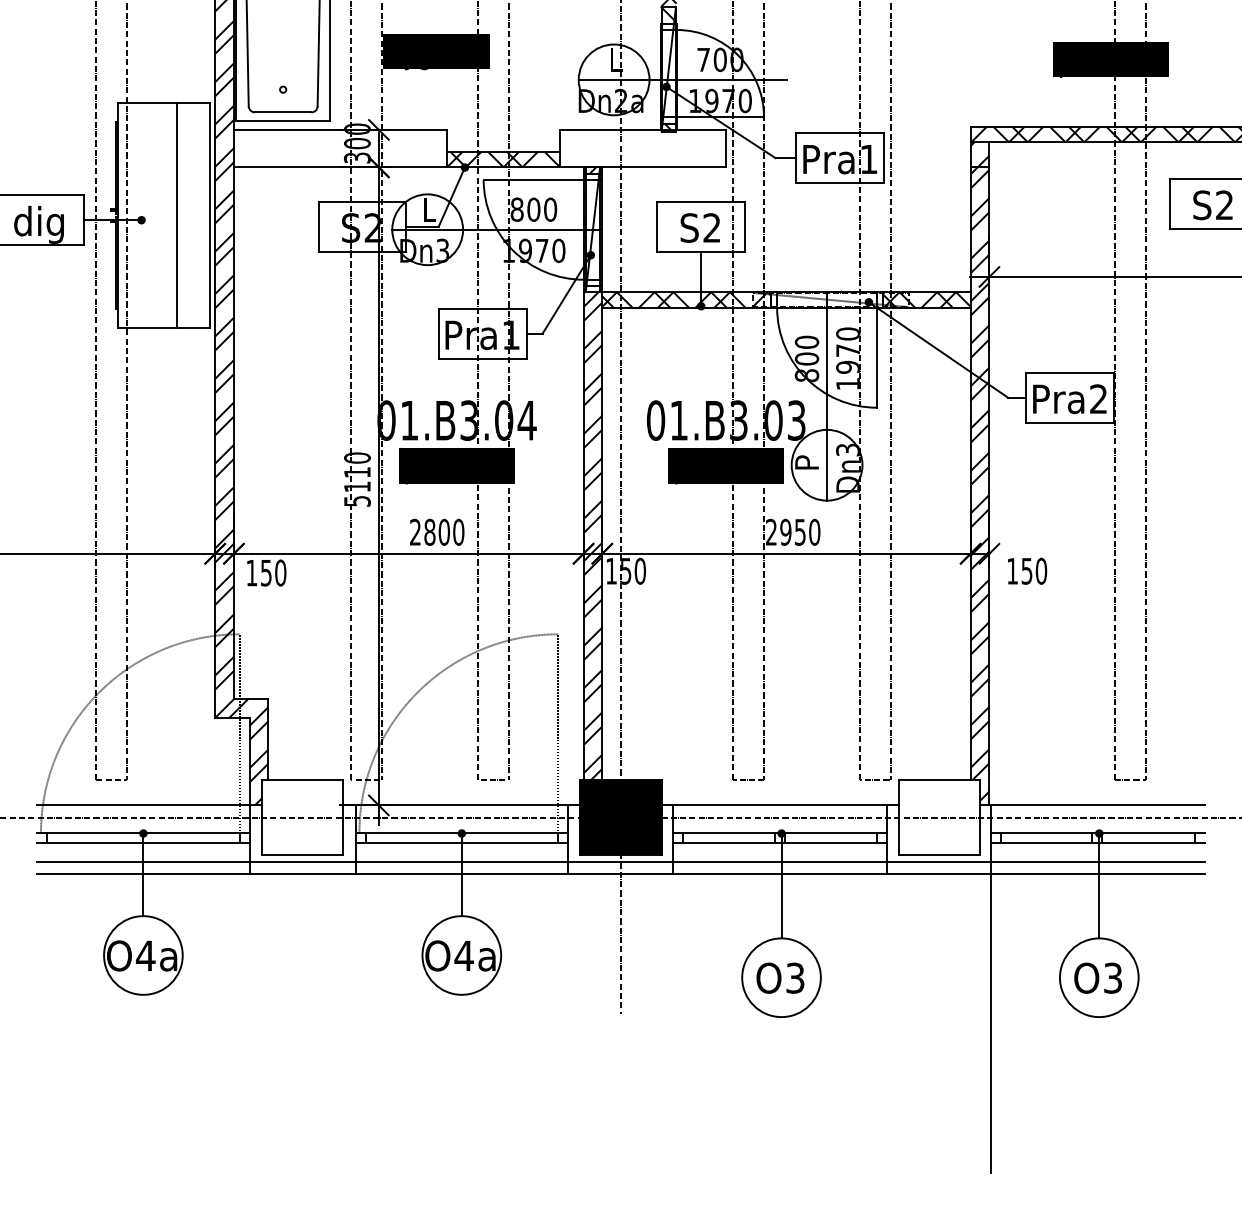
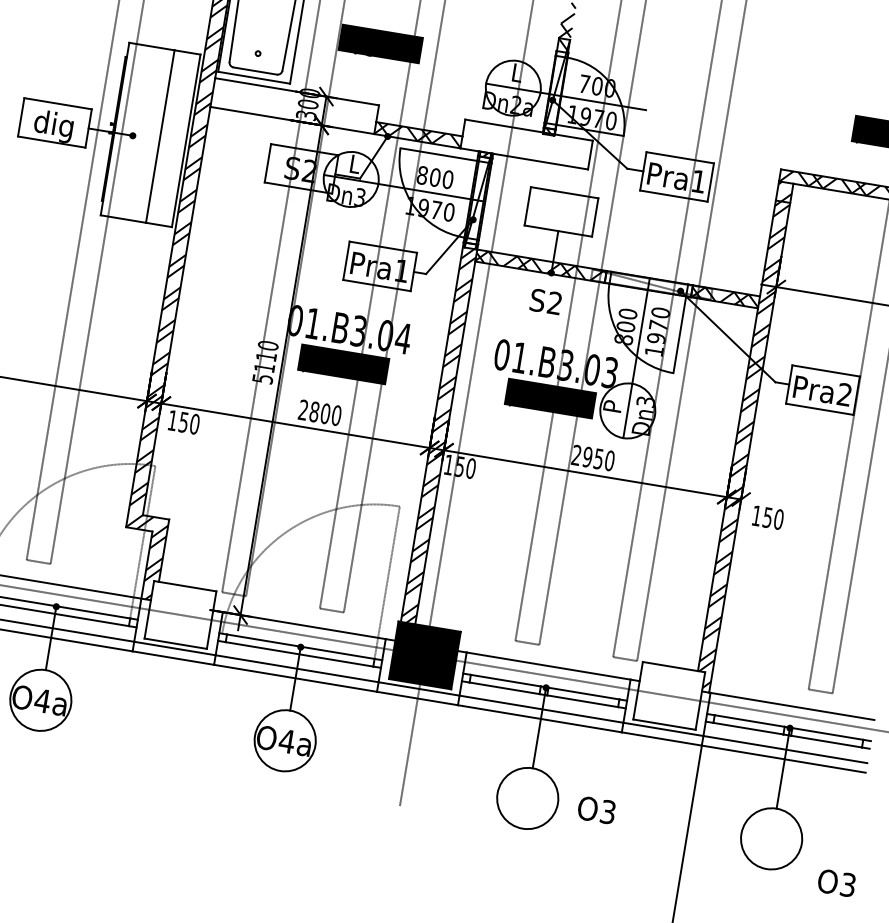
text: (699, 227) -> (545, 301), moved
text: (780, 977) -> (596, 809), moved
text: (1097, 977) -> (836, 882), moved

